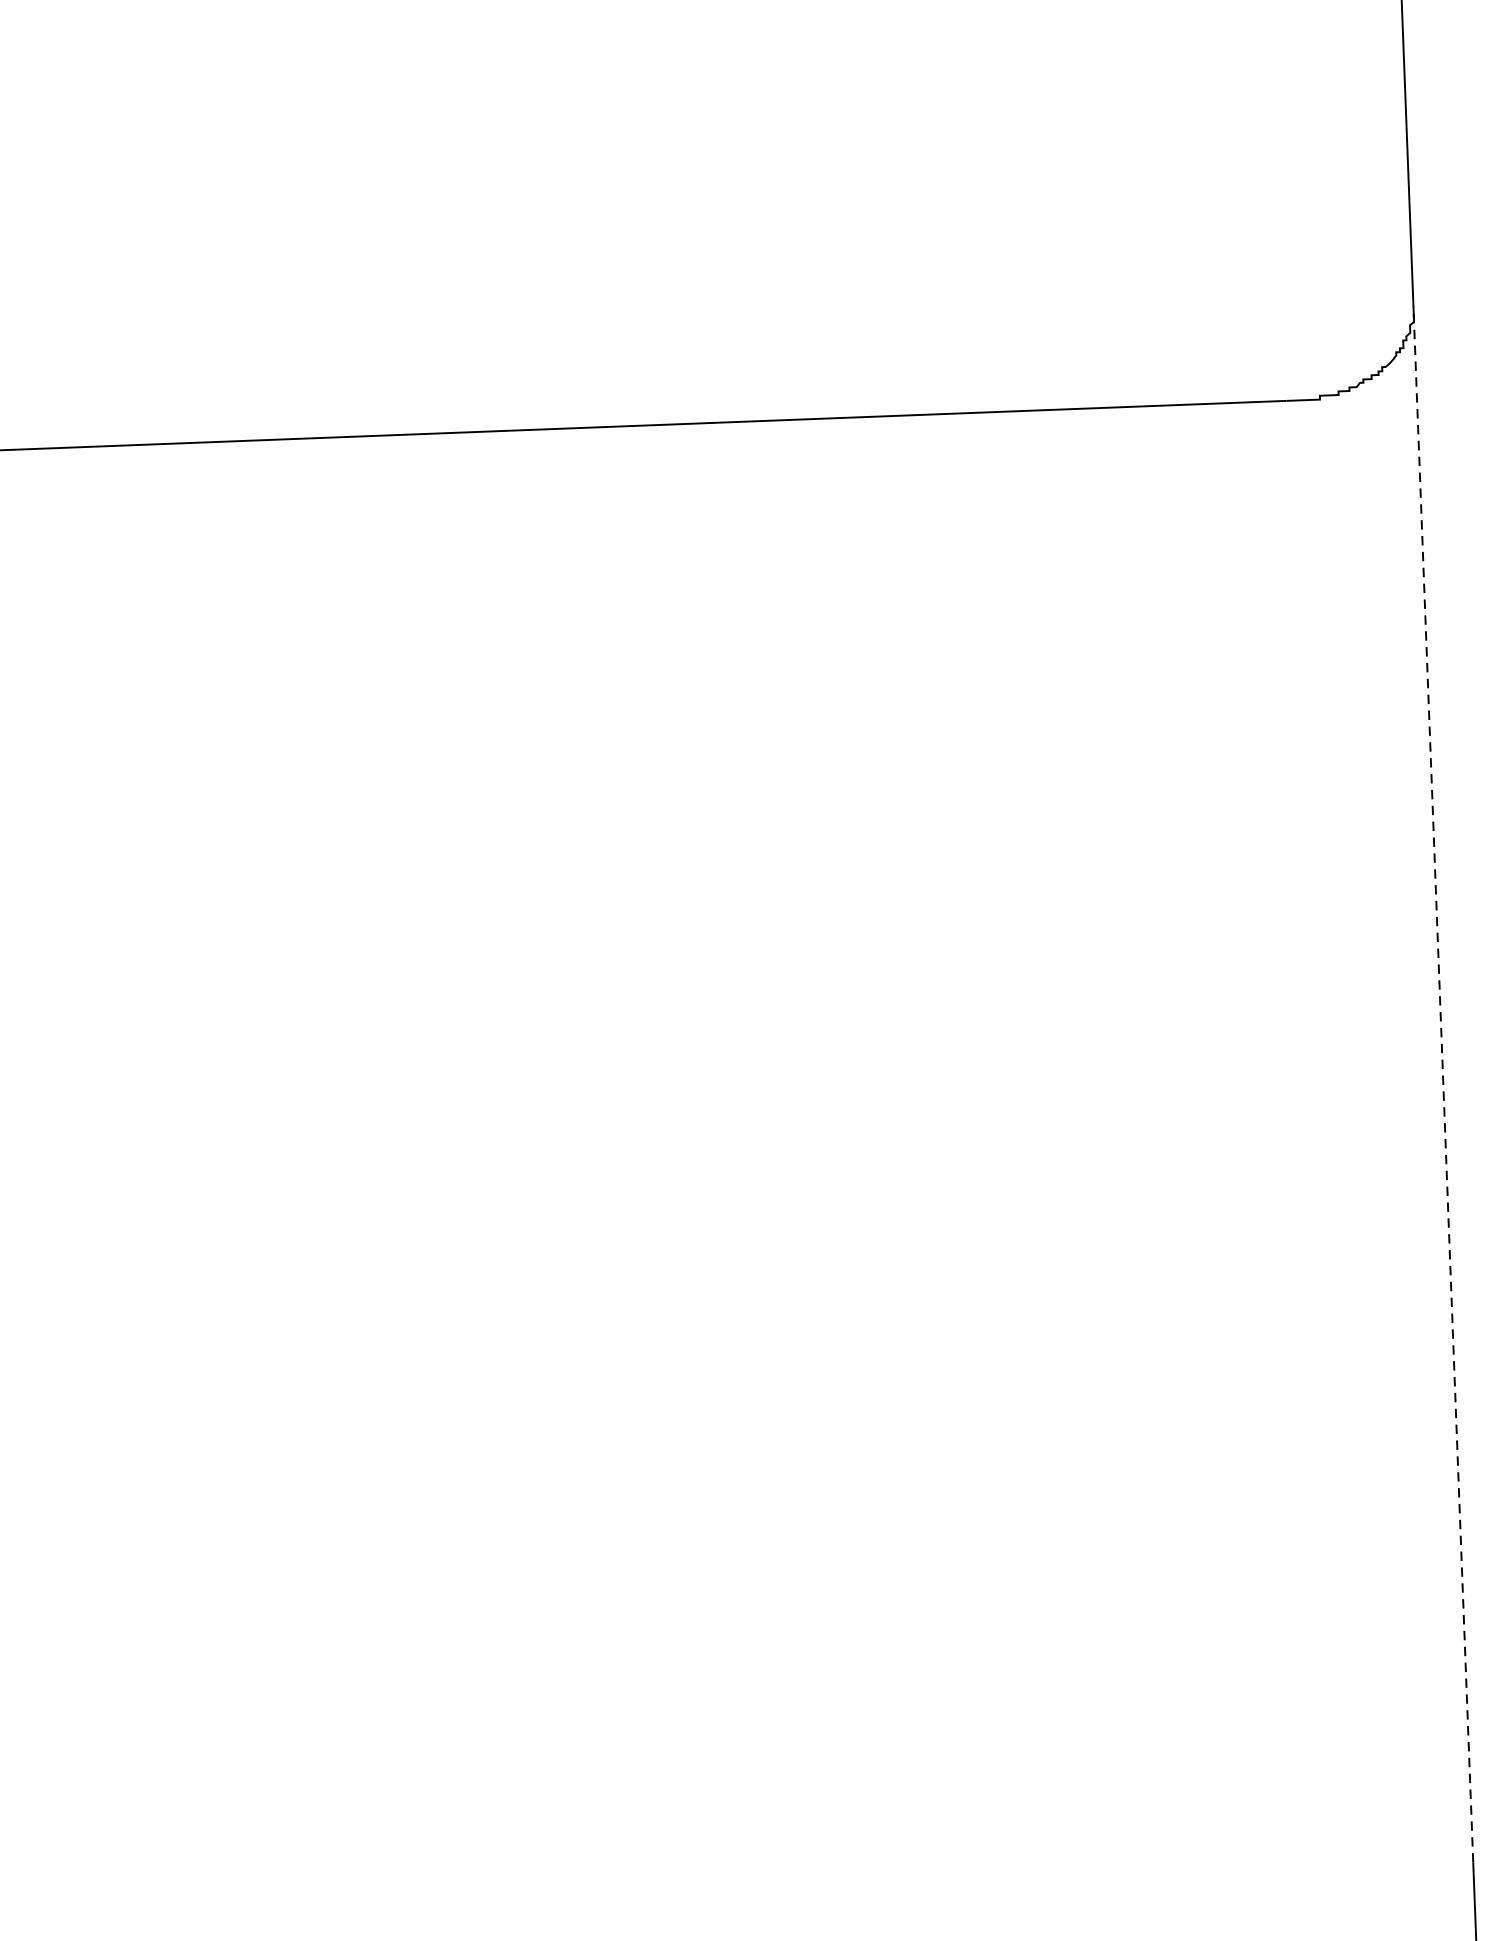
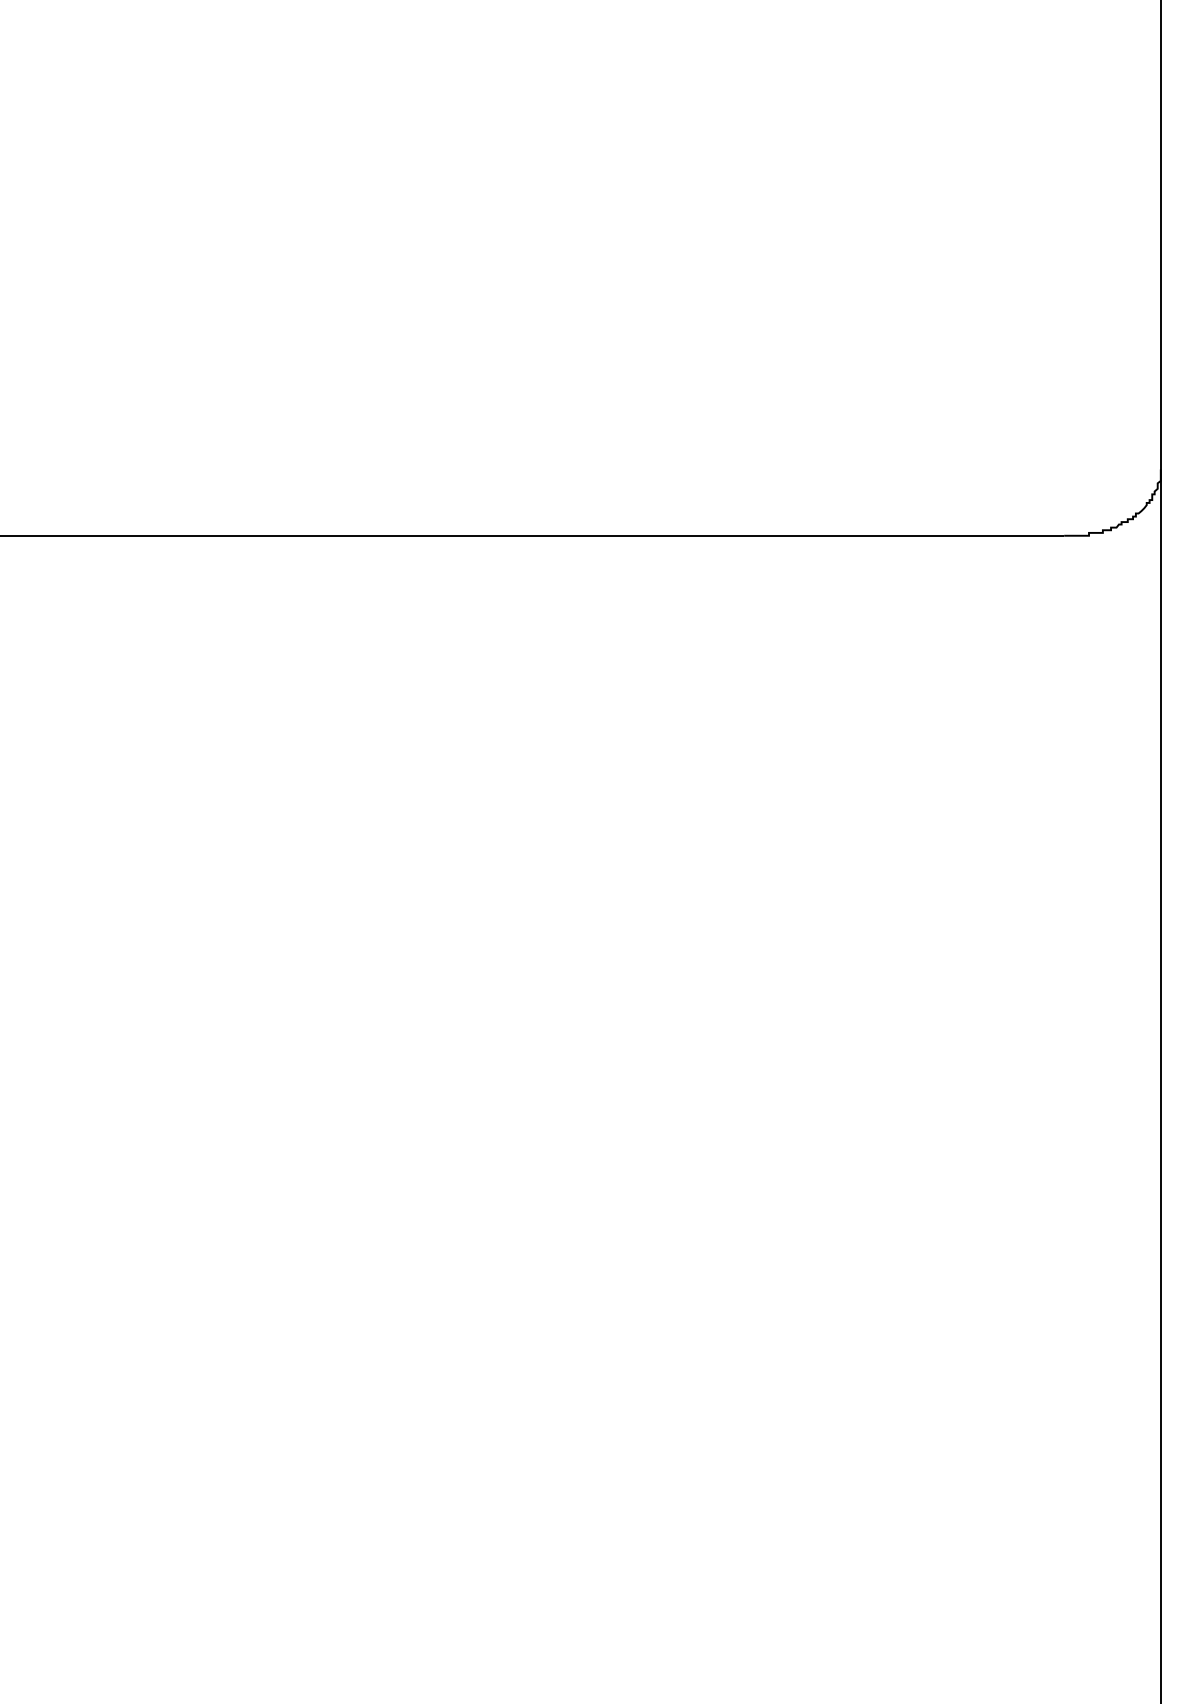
line: (1442, 1084) -> (1160, 1046), dashed -> solid

